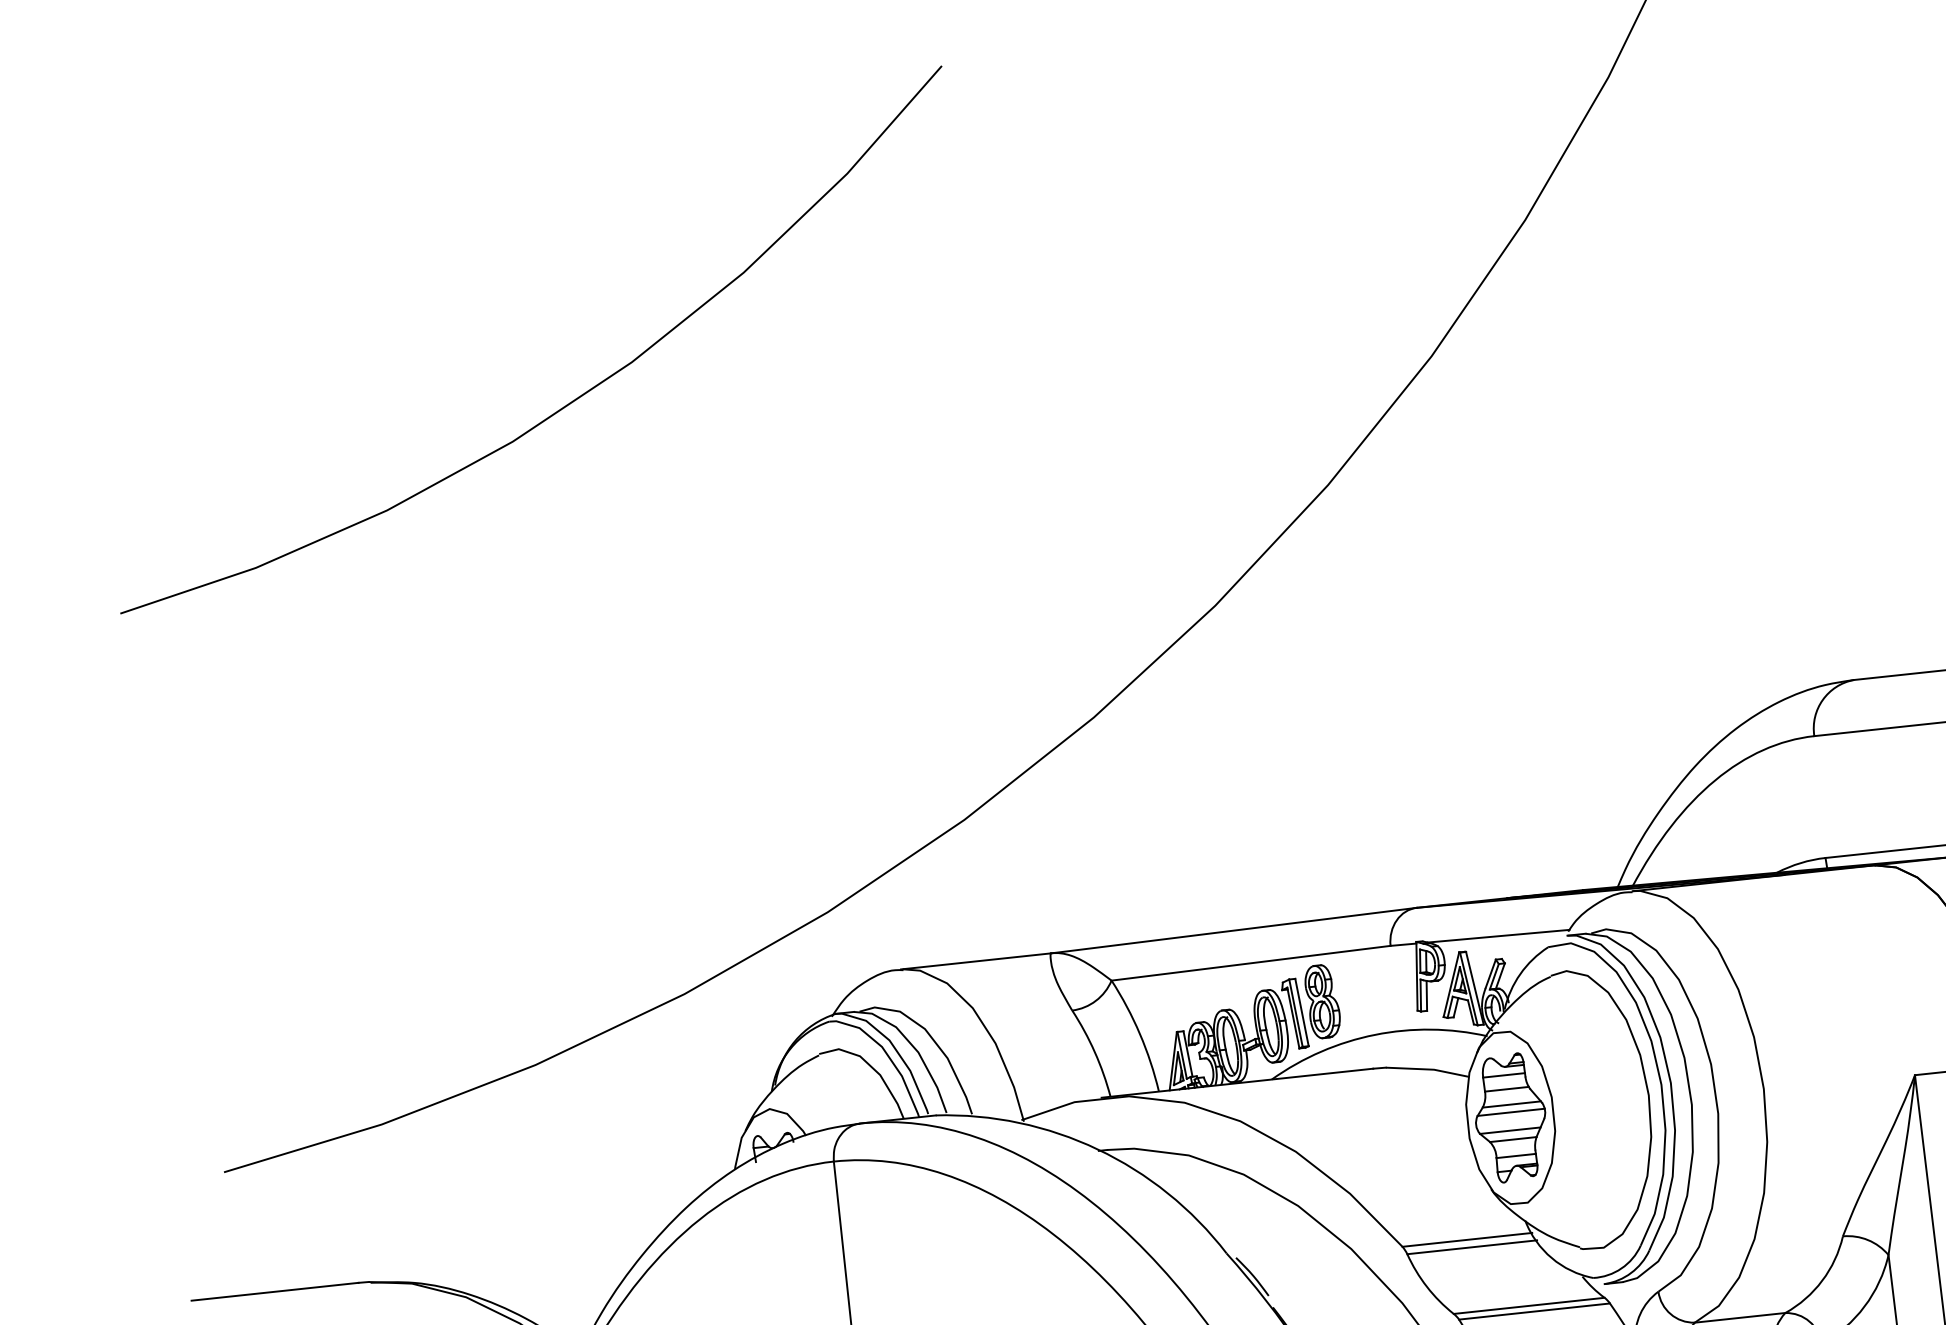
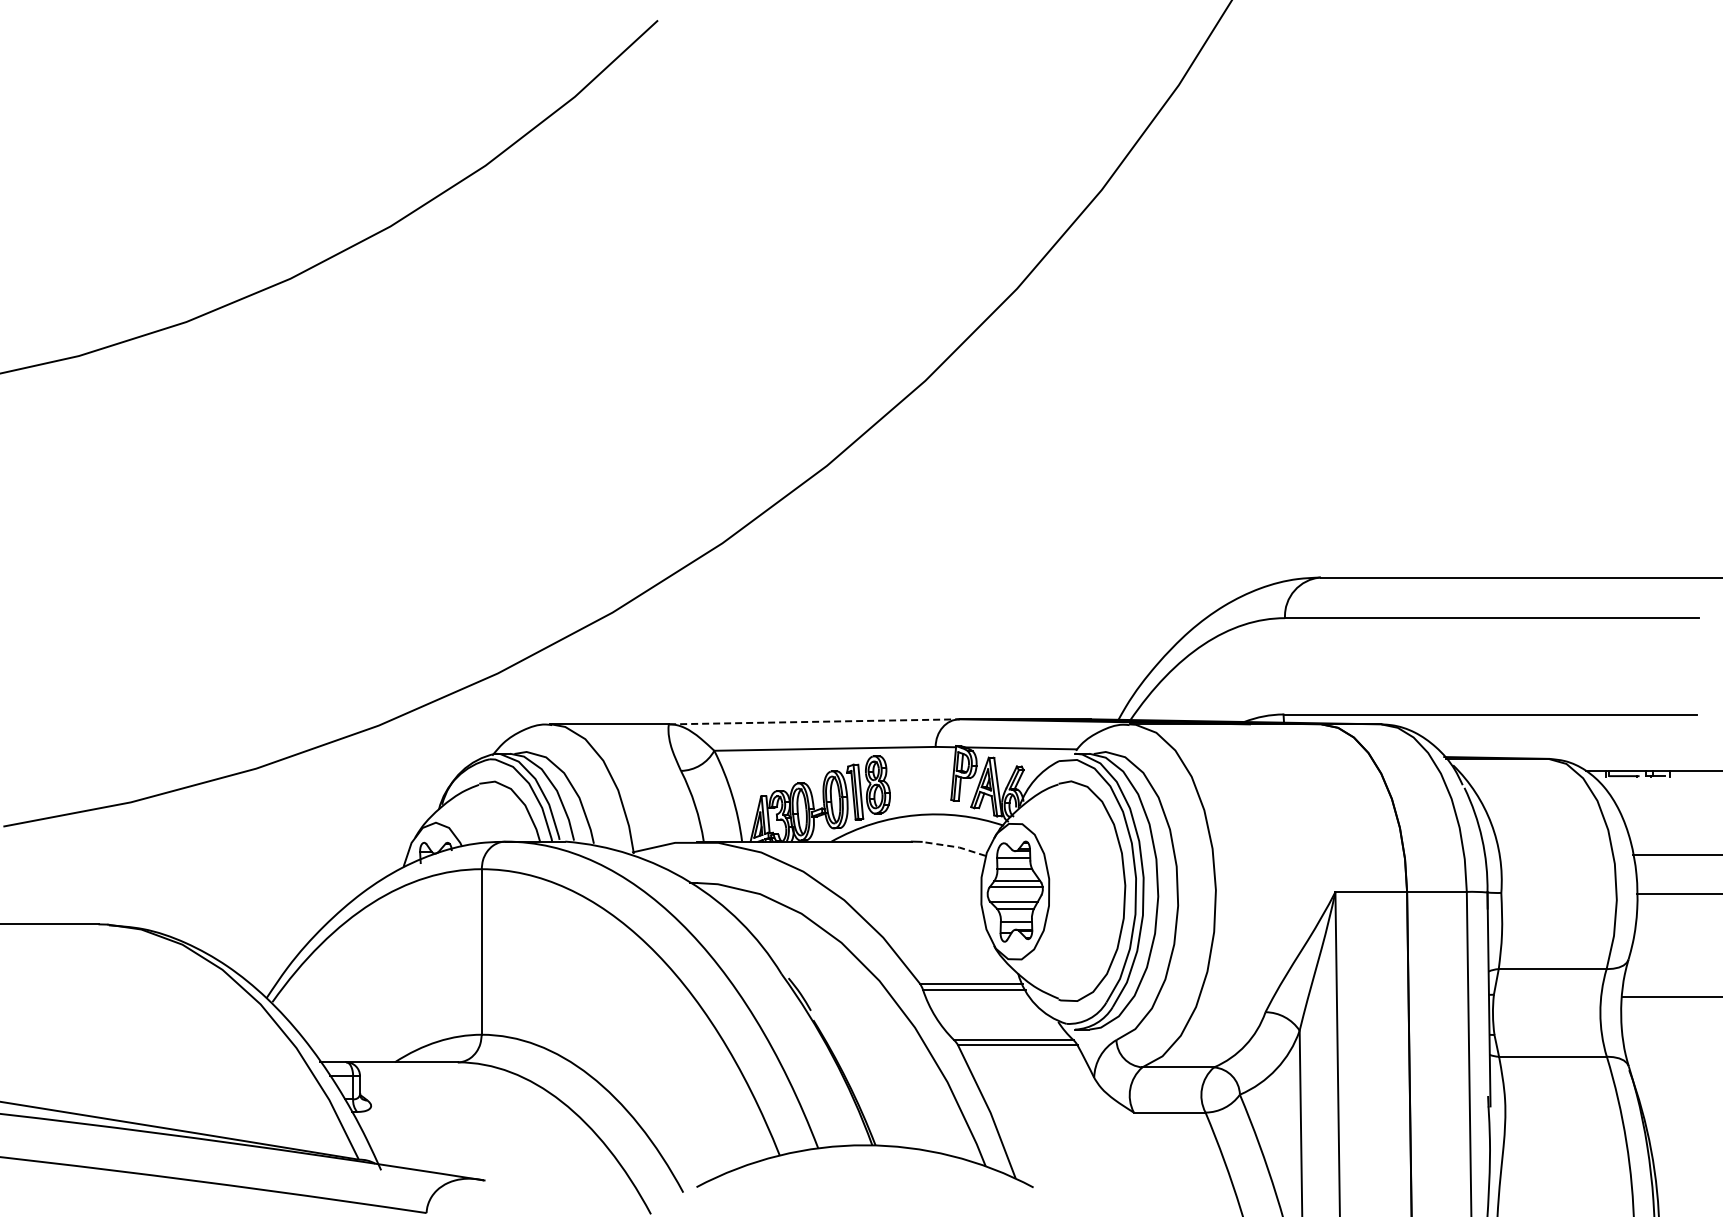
line: (1234, 930) -> (814, 721), solid -> dashed
line: (1427, 1069) -> (954, 846), solid -> dashed

